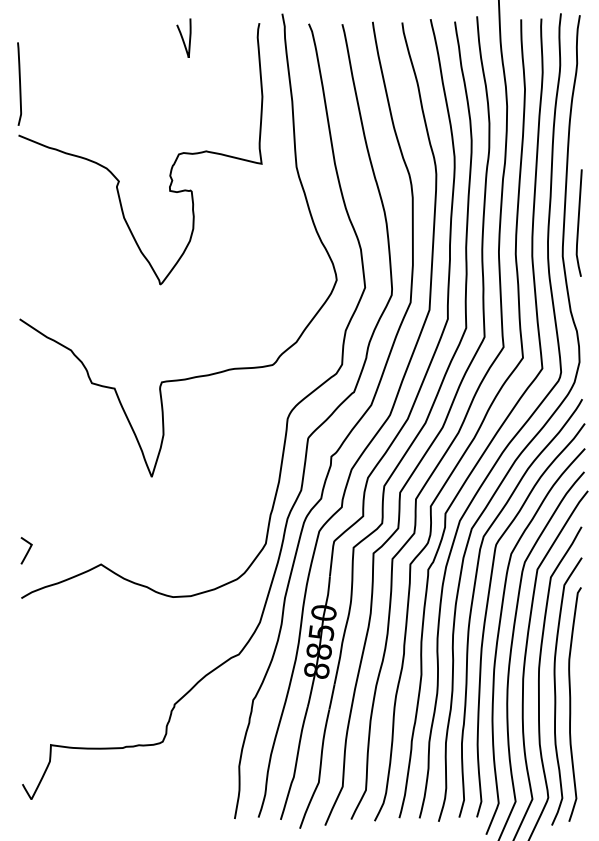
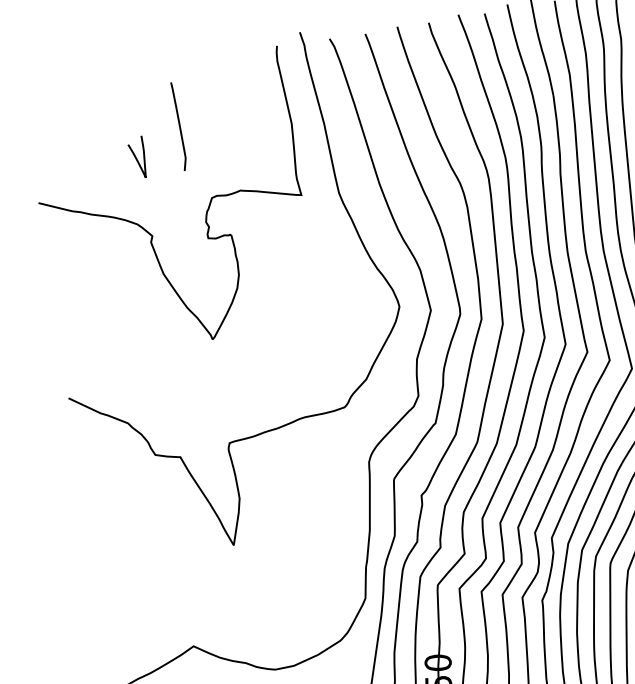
curve: (183, 37) -> (137, 157), moved
curve: (19, 83) -> (179, 125), moved
curve: (27, 550) -> (113, 642), removed

